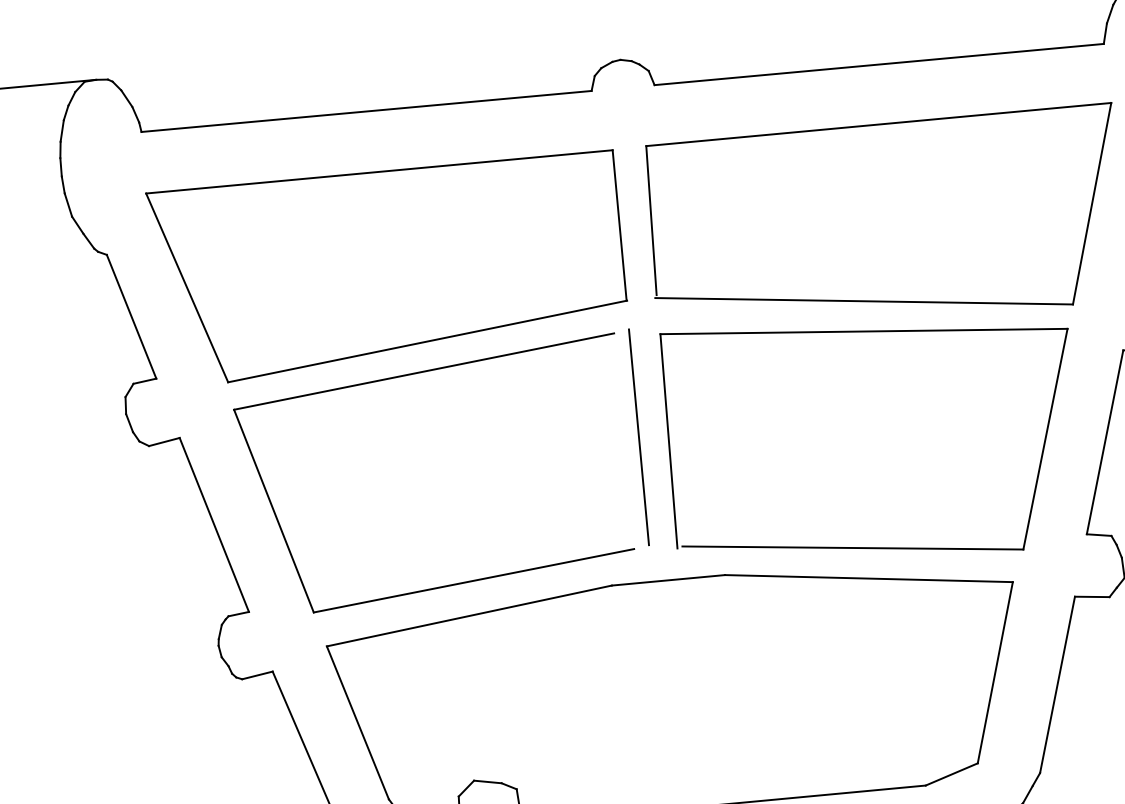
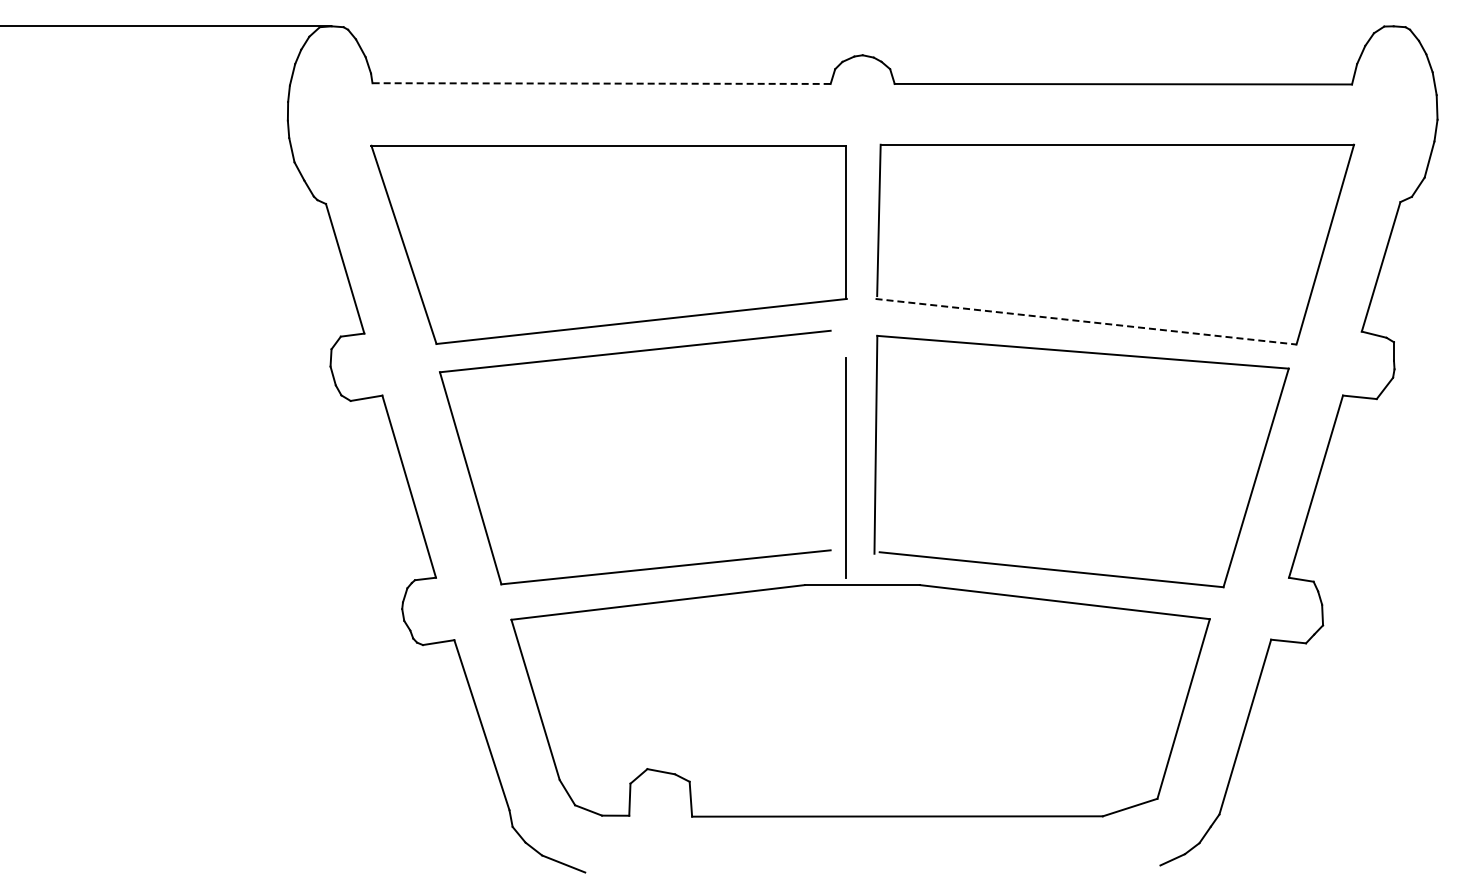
line: (366, 111) -> (601, 83), solid -> dashed
line: (864, 300) -> (1086, 321), solid -> dashed
line: (638, 436) -> (845, 467), moved

